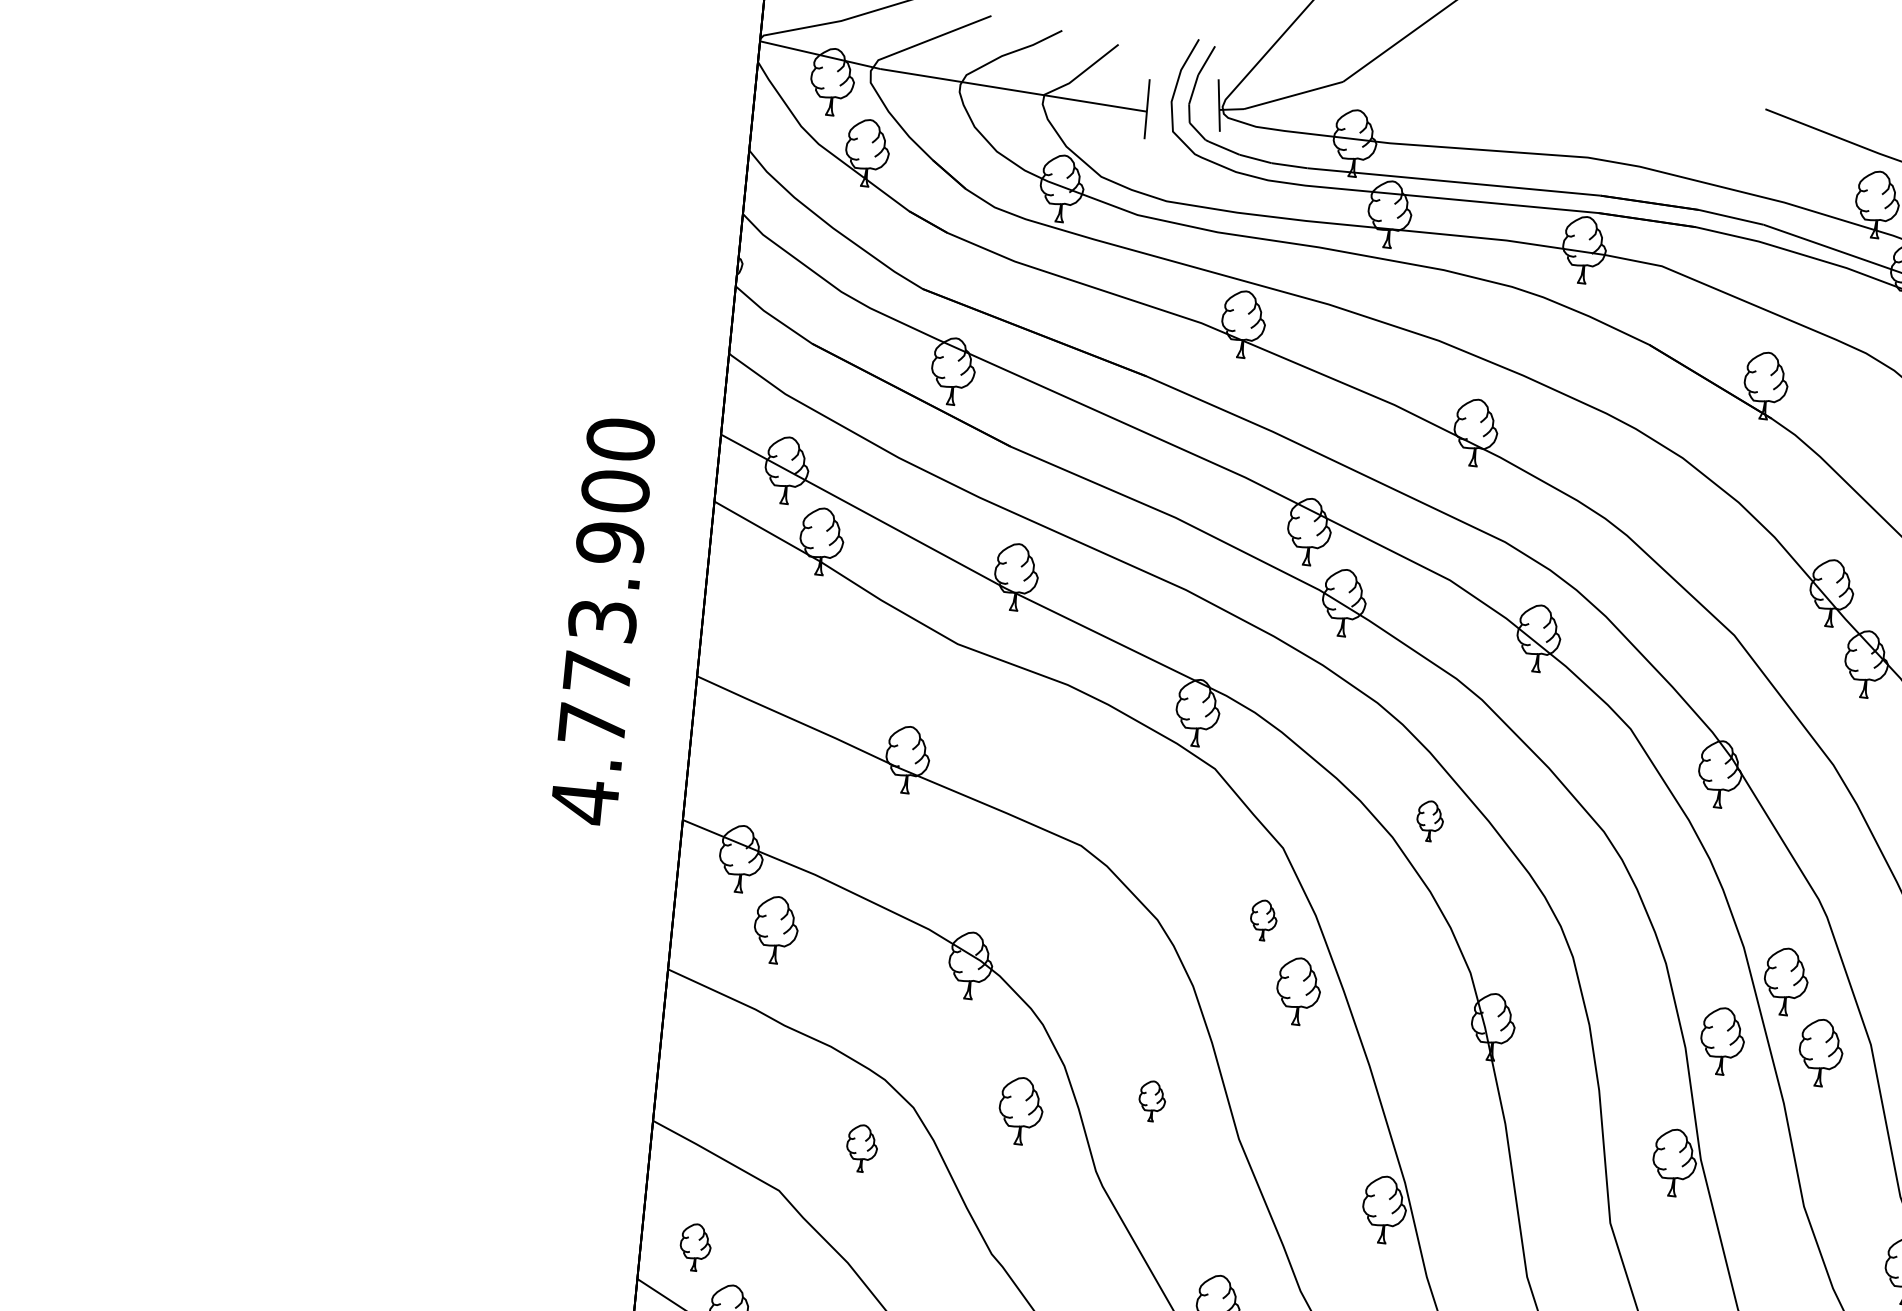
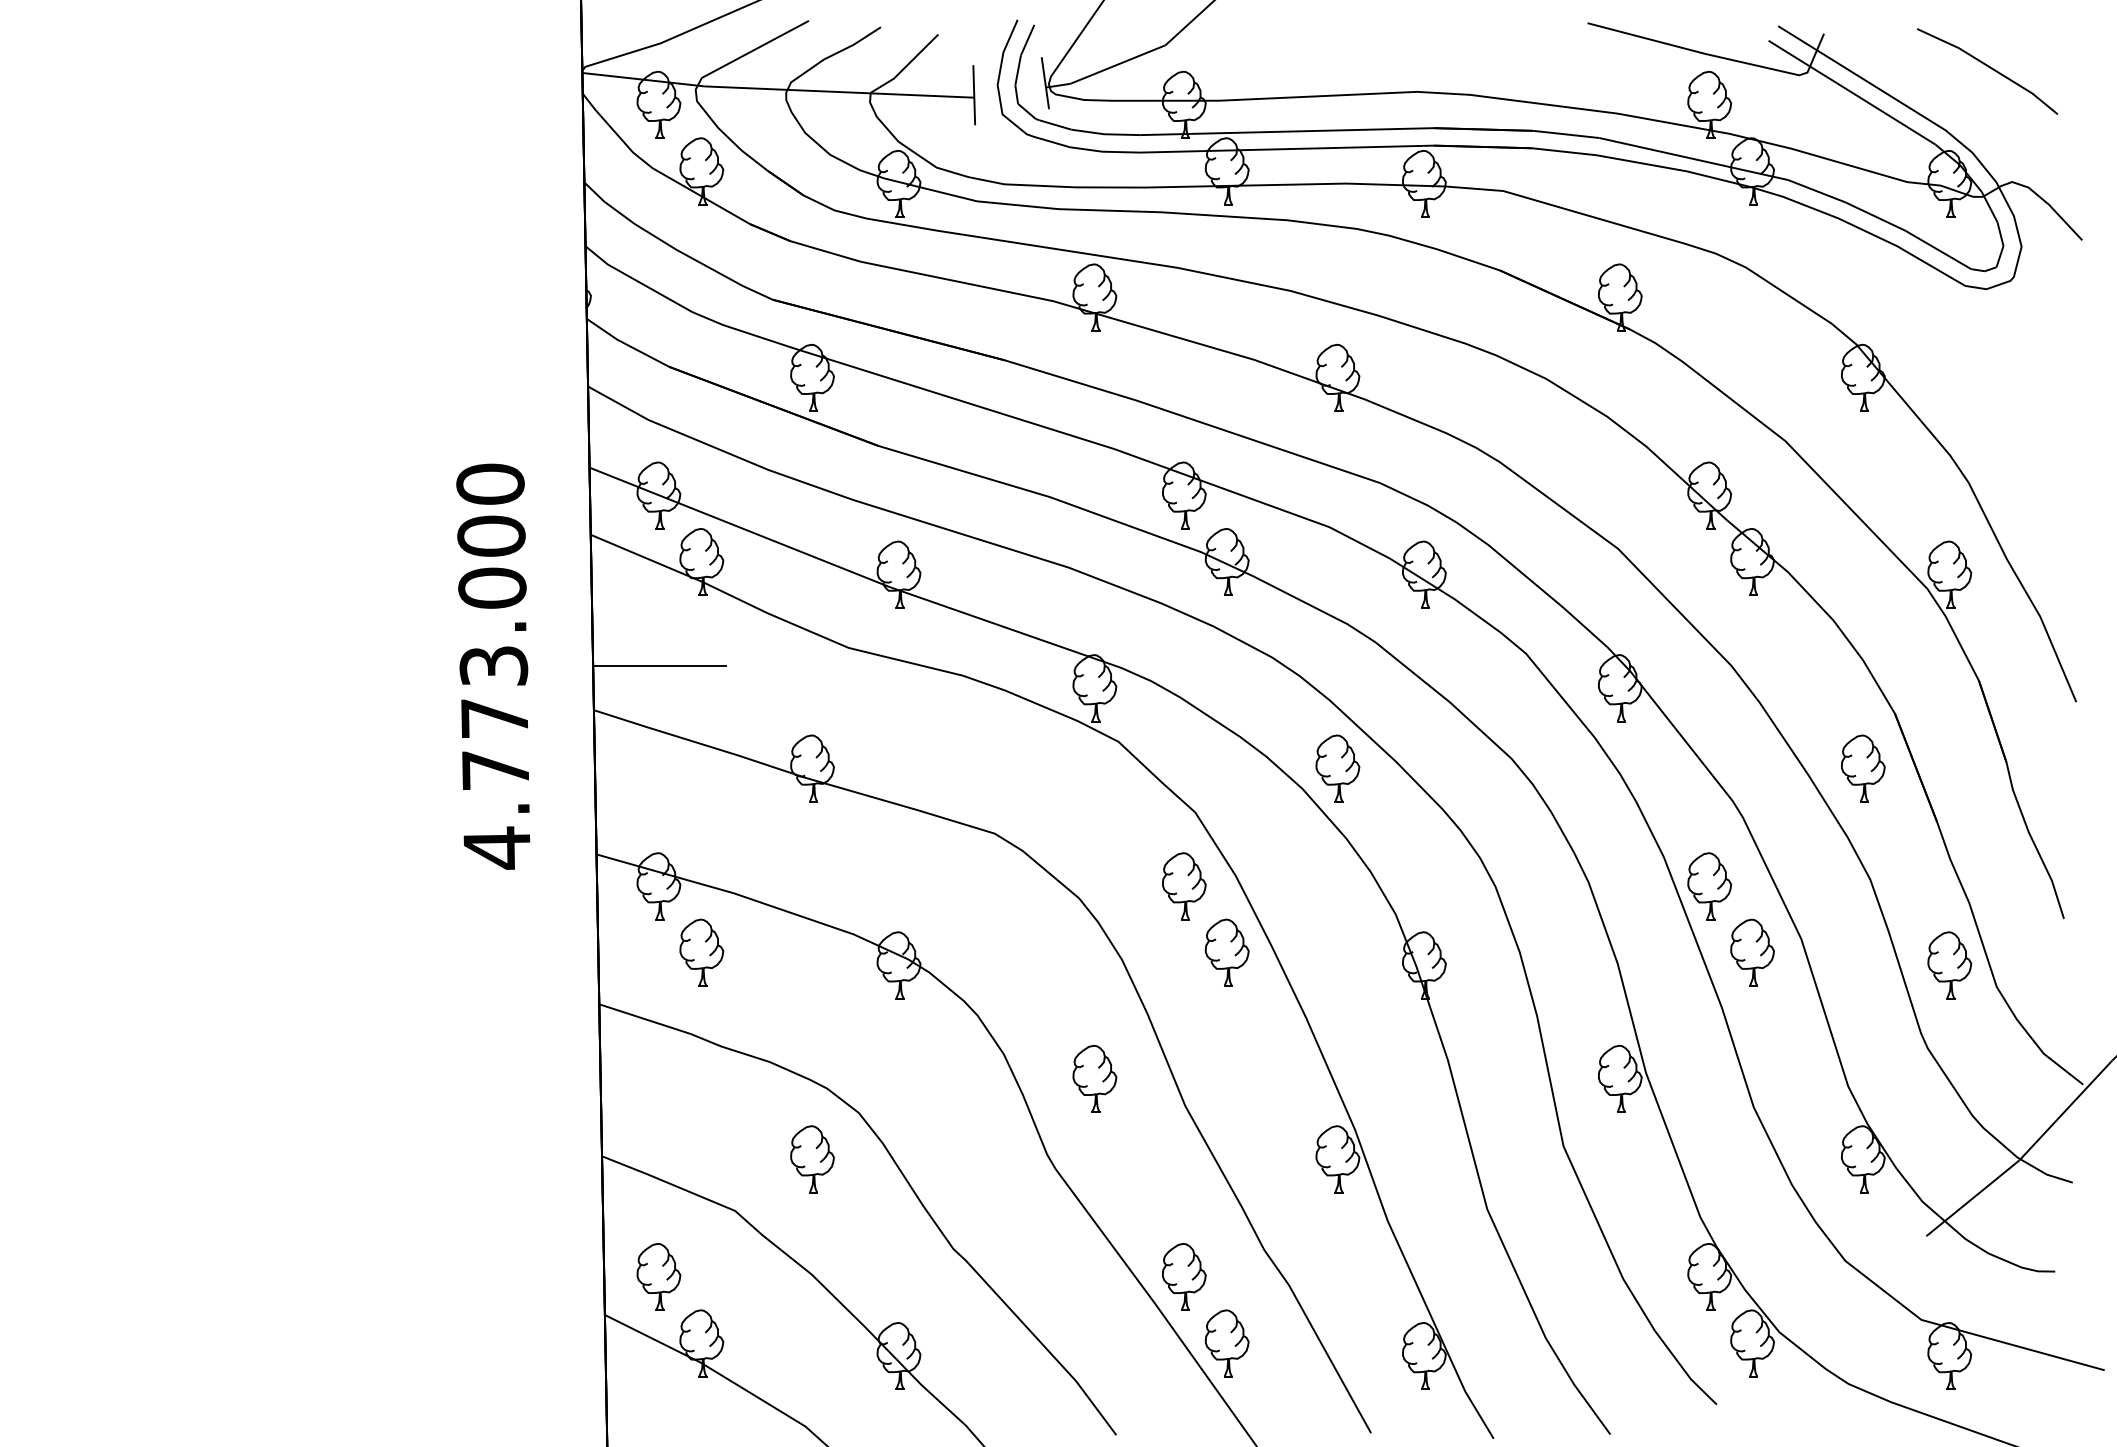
text: (610, 543) -> (492, 588), 4.773.900 -> 4.773.000
line: (767, 639) -> (659, 665), added
part: (1429, 821) -> (1337, 768), size x1.67
part: (1263, 920) -> (1184, 886), size x1.67
part: (1722, 1040) -> (1653, 952), removed
part: (1151, 1100) -> (1094, 1078), size x1.67
part: (1020, 1110) -> (965, 1103), removed
part: (861, 1148) -> (812, 1159), size x1.43
part: (695, 1246) -> (658, 1276), size x1.43

